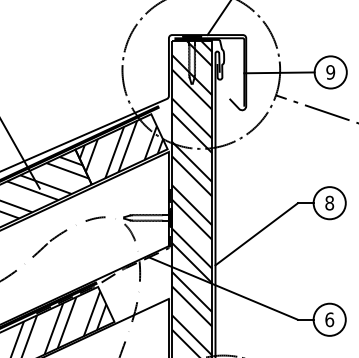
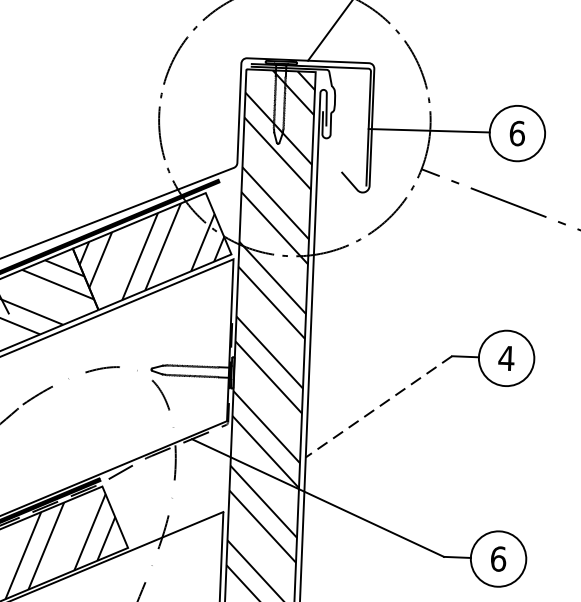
text: (330, 72) -> (516, 133), 9 -> 6
text: (329, 202) -> (506, 357), 8 -> 4
line: (256, 234) -> (378, 407), solid -> dashed

